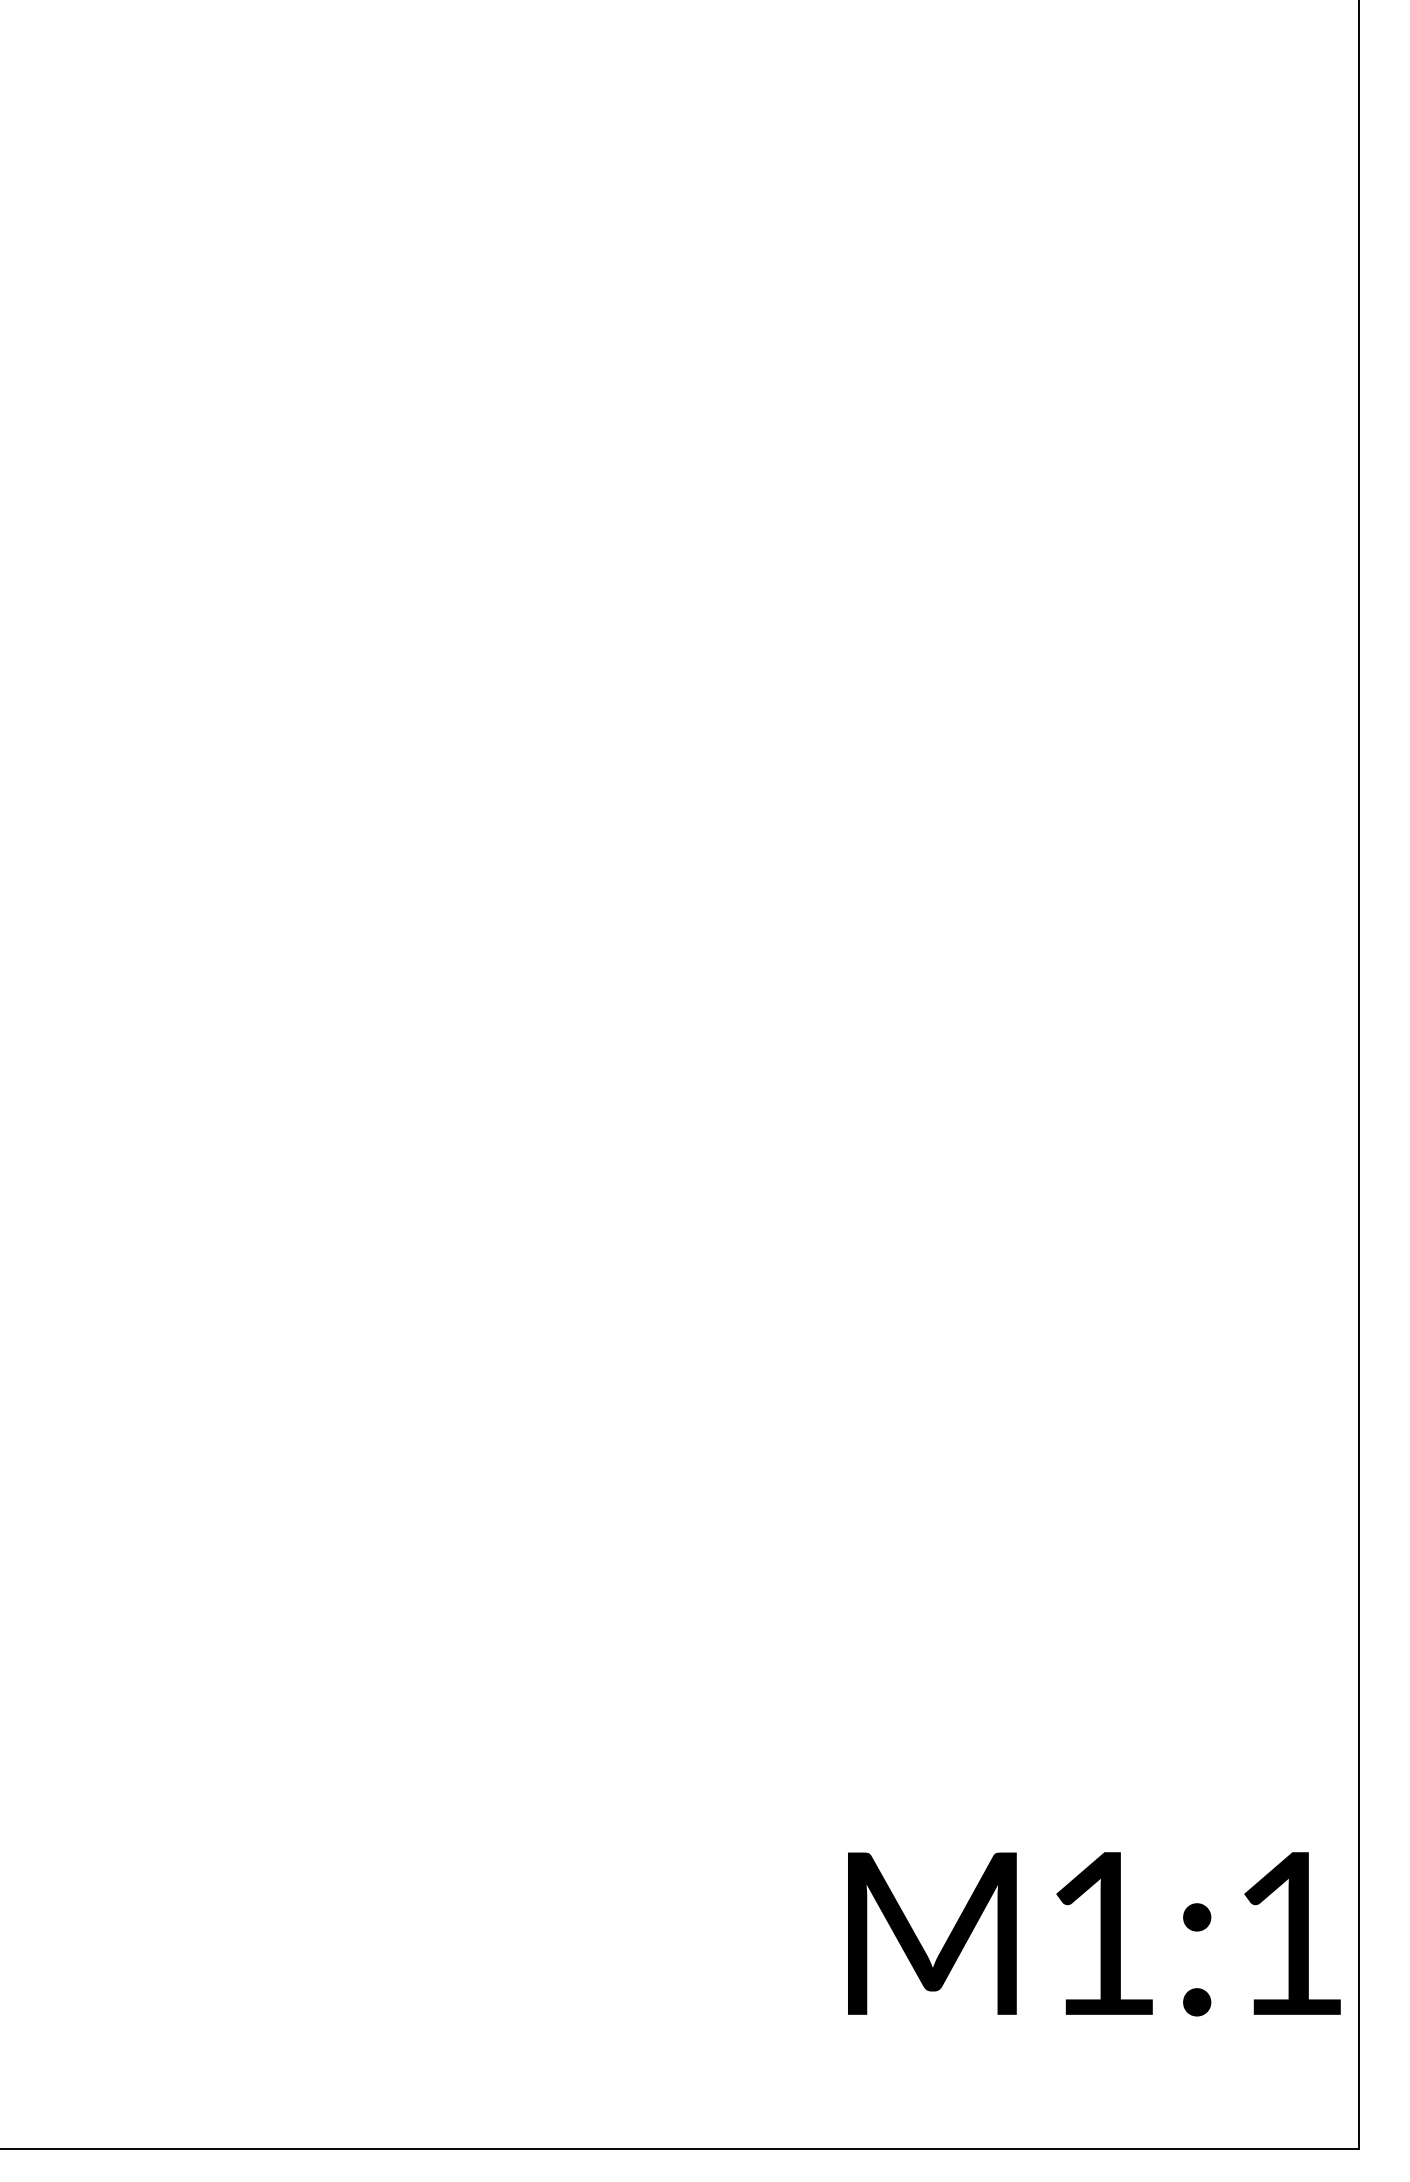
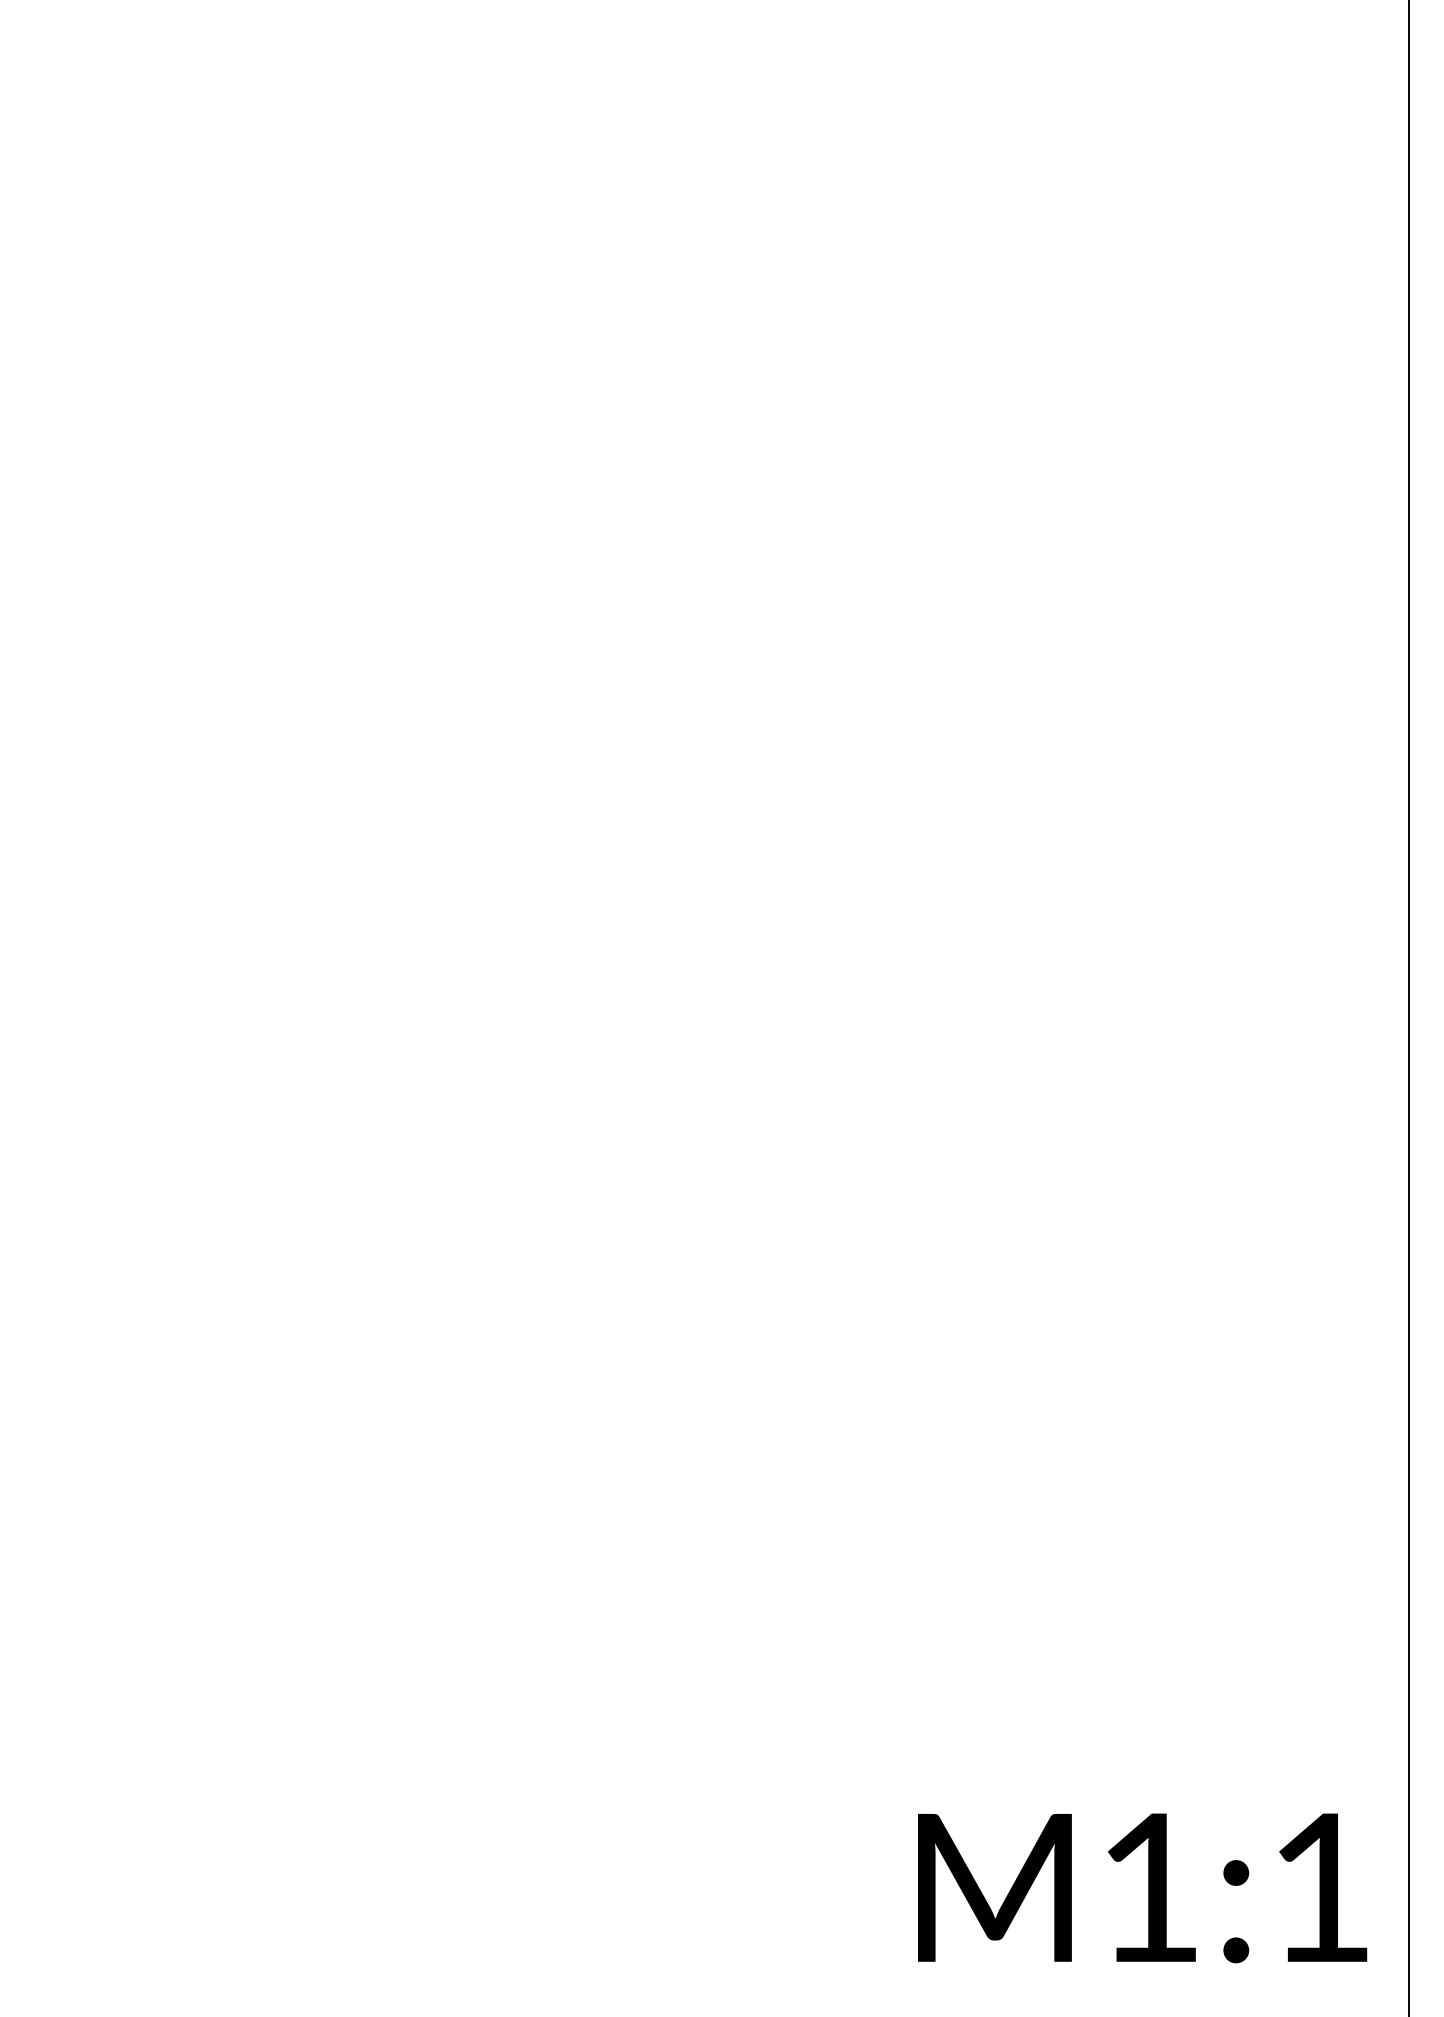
text: (1094, 1934) -> (1142, 1888), moved

